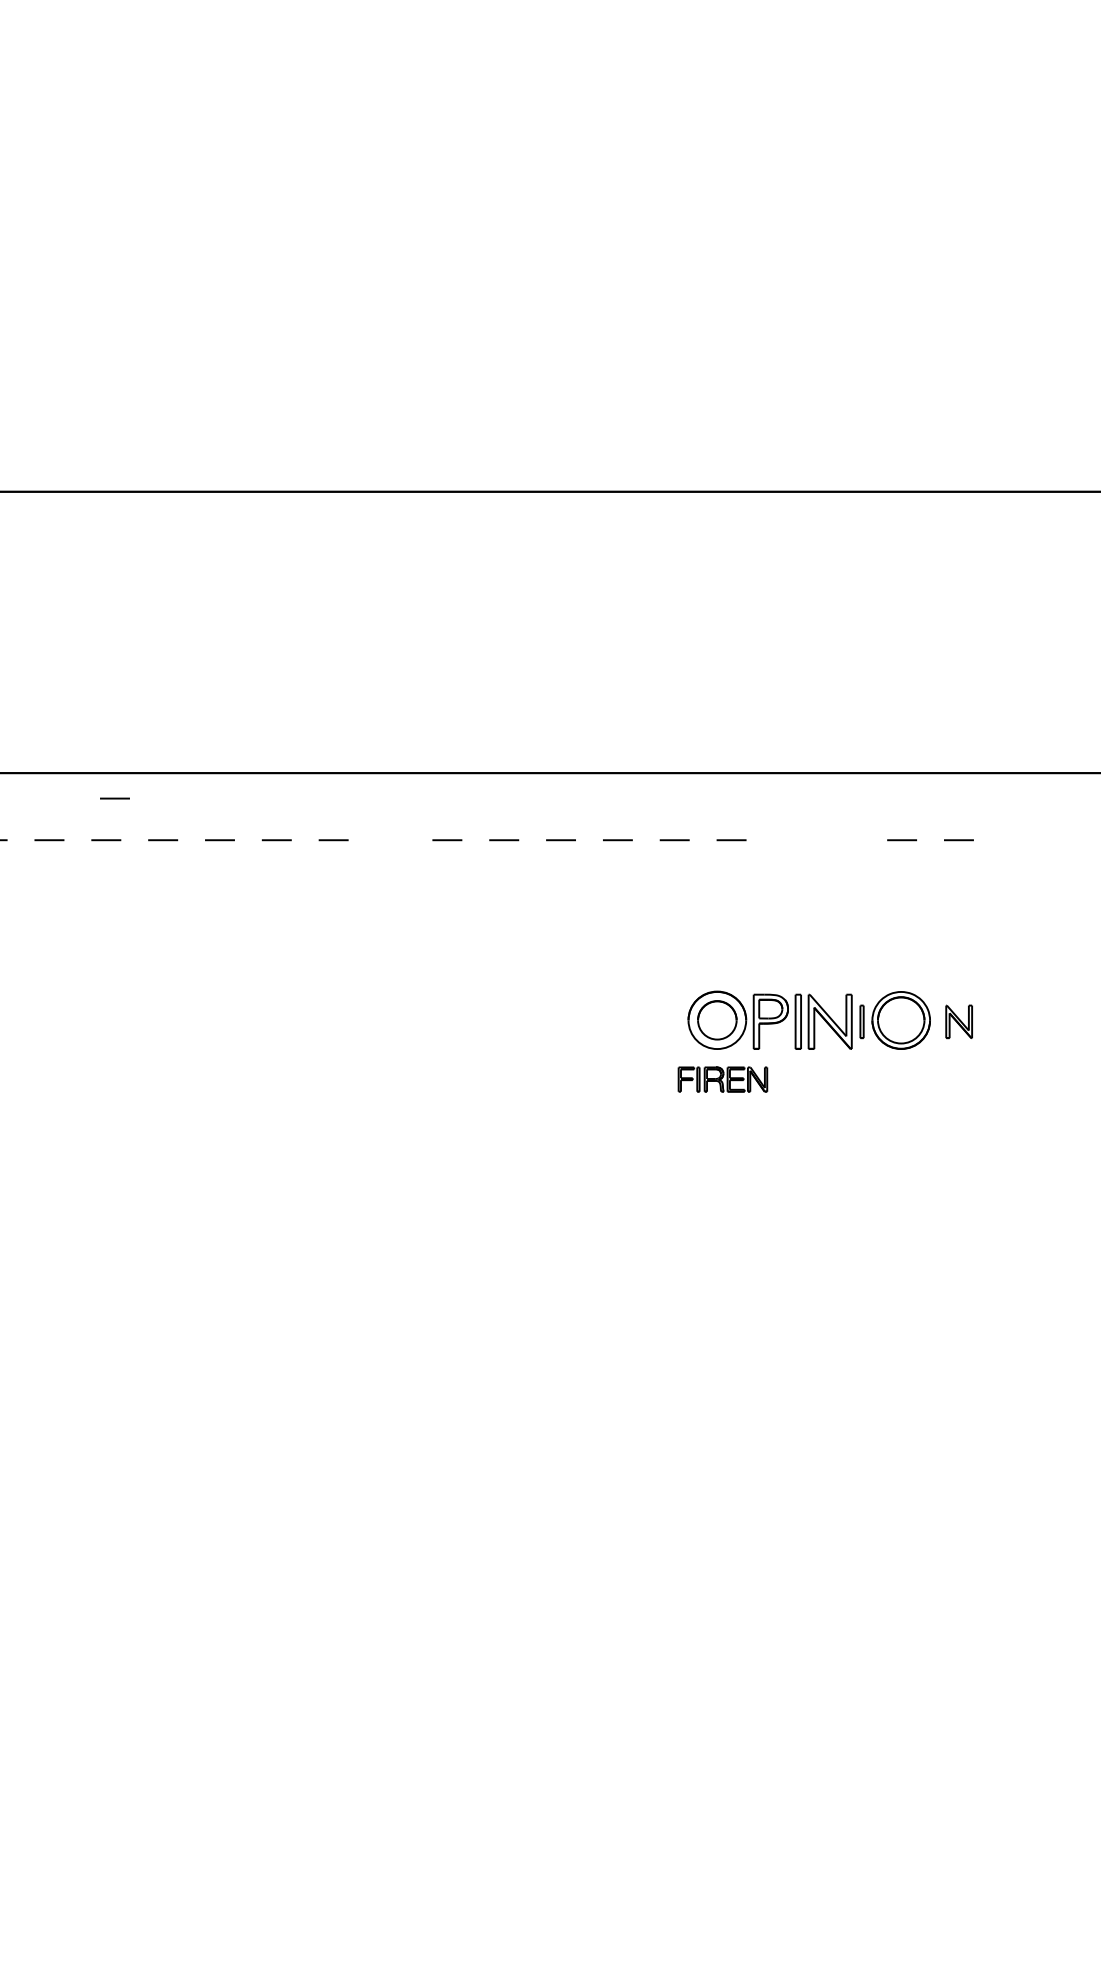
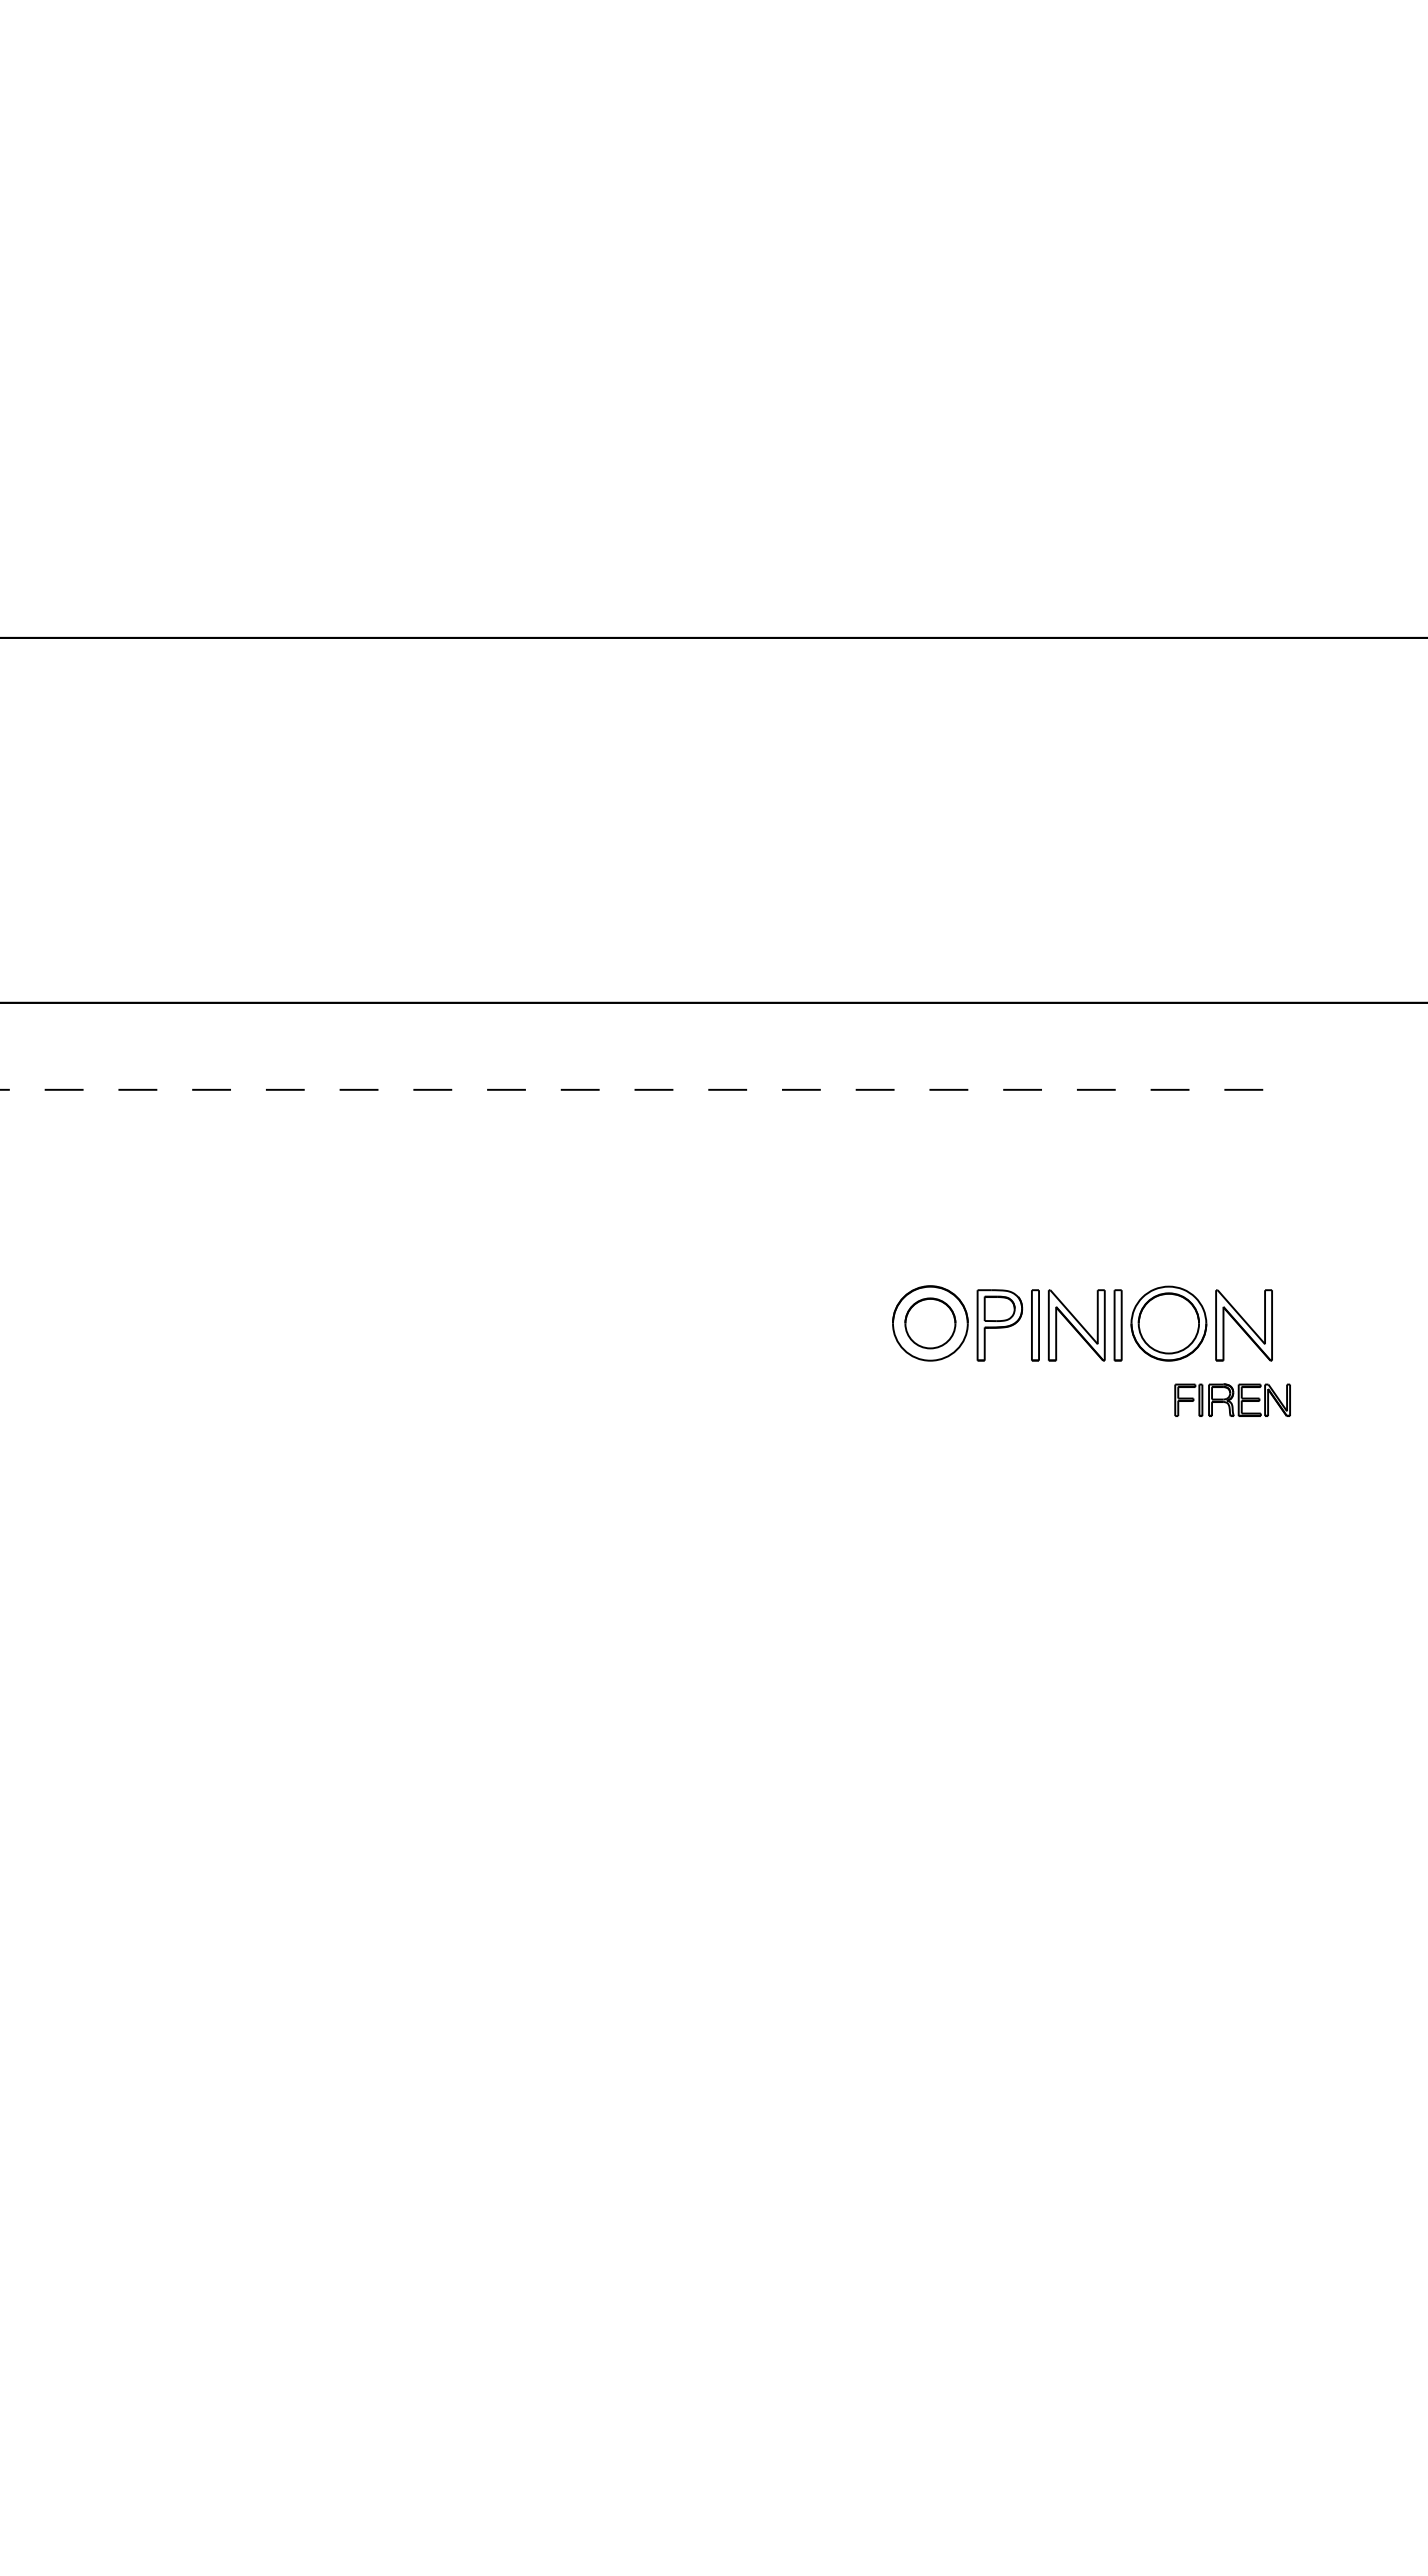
line: (114, 798) -> (148, 1035), removed
line: (390, 839) -> (506, 1089), added
line: (788, 839) -> (1022, 1089), added
line: (845, 839) -> (1096, 1089), added
part: (861, 1021) -> (1117, 1325), size x1.67
part: (958, 1021) -> (1243, 1325), size x1.67
part: (722, 1078) -> (1232, 1399), moved

